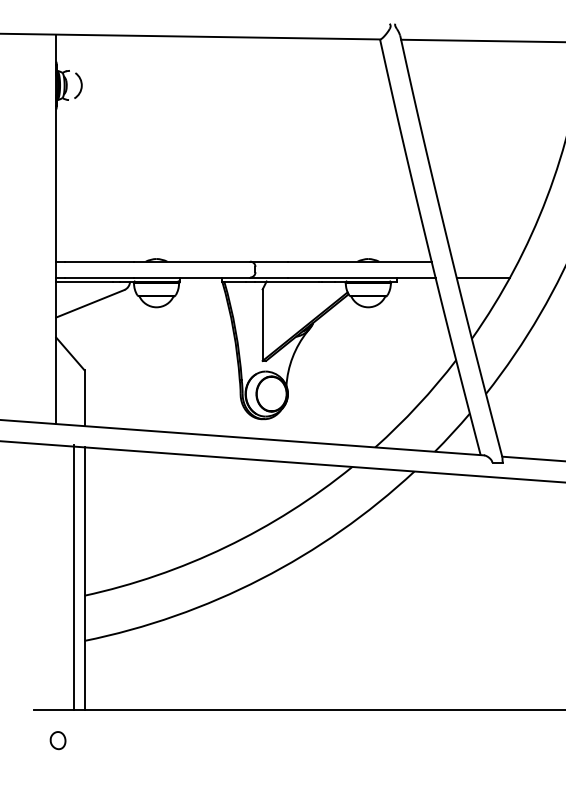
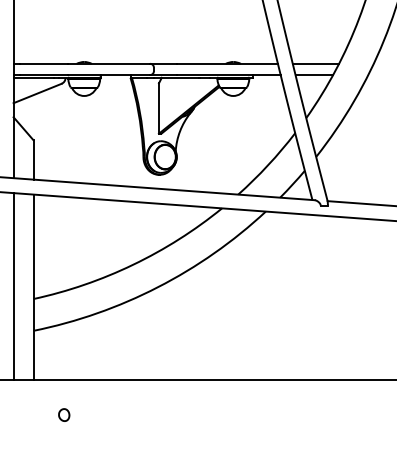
line: (485, 261) -> (315, 63), added
line: (74, 577) -> (13, 286), moved
part: (57, 740) -> (63, 415), moved

